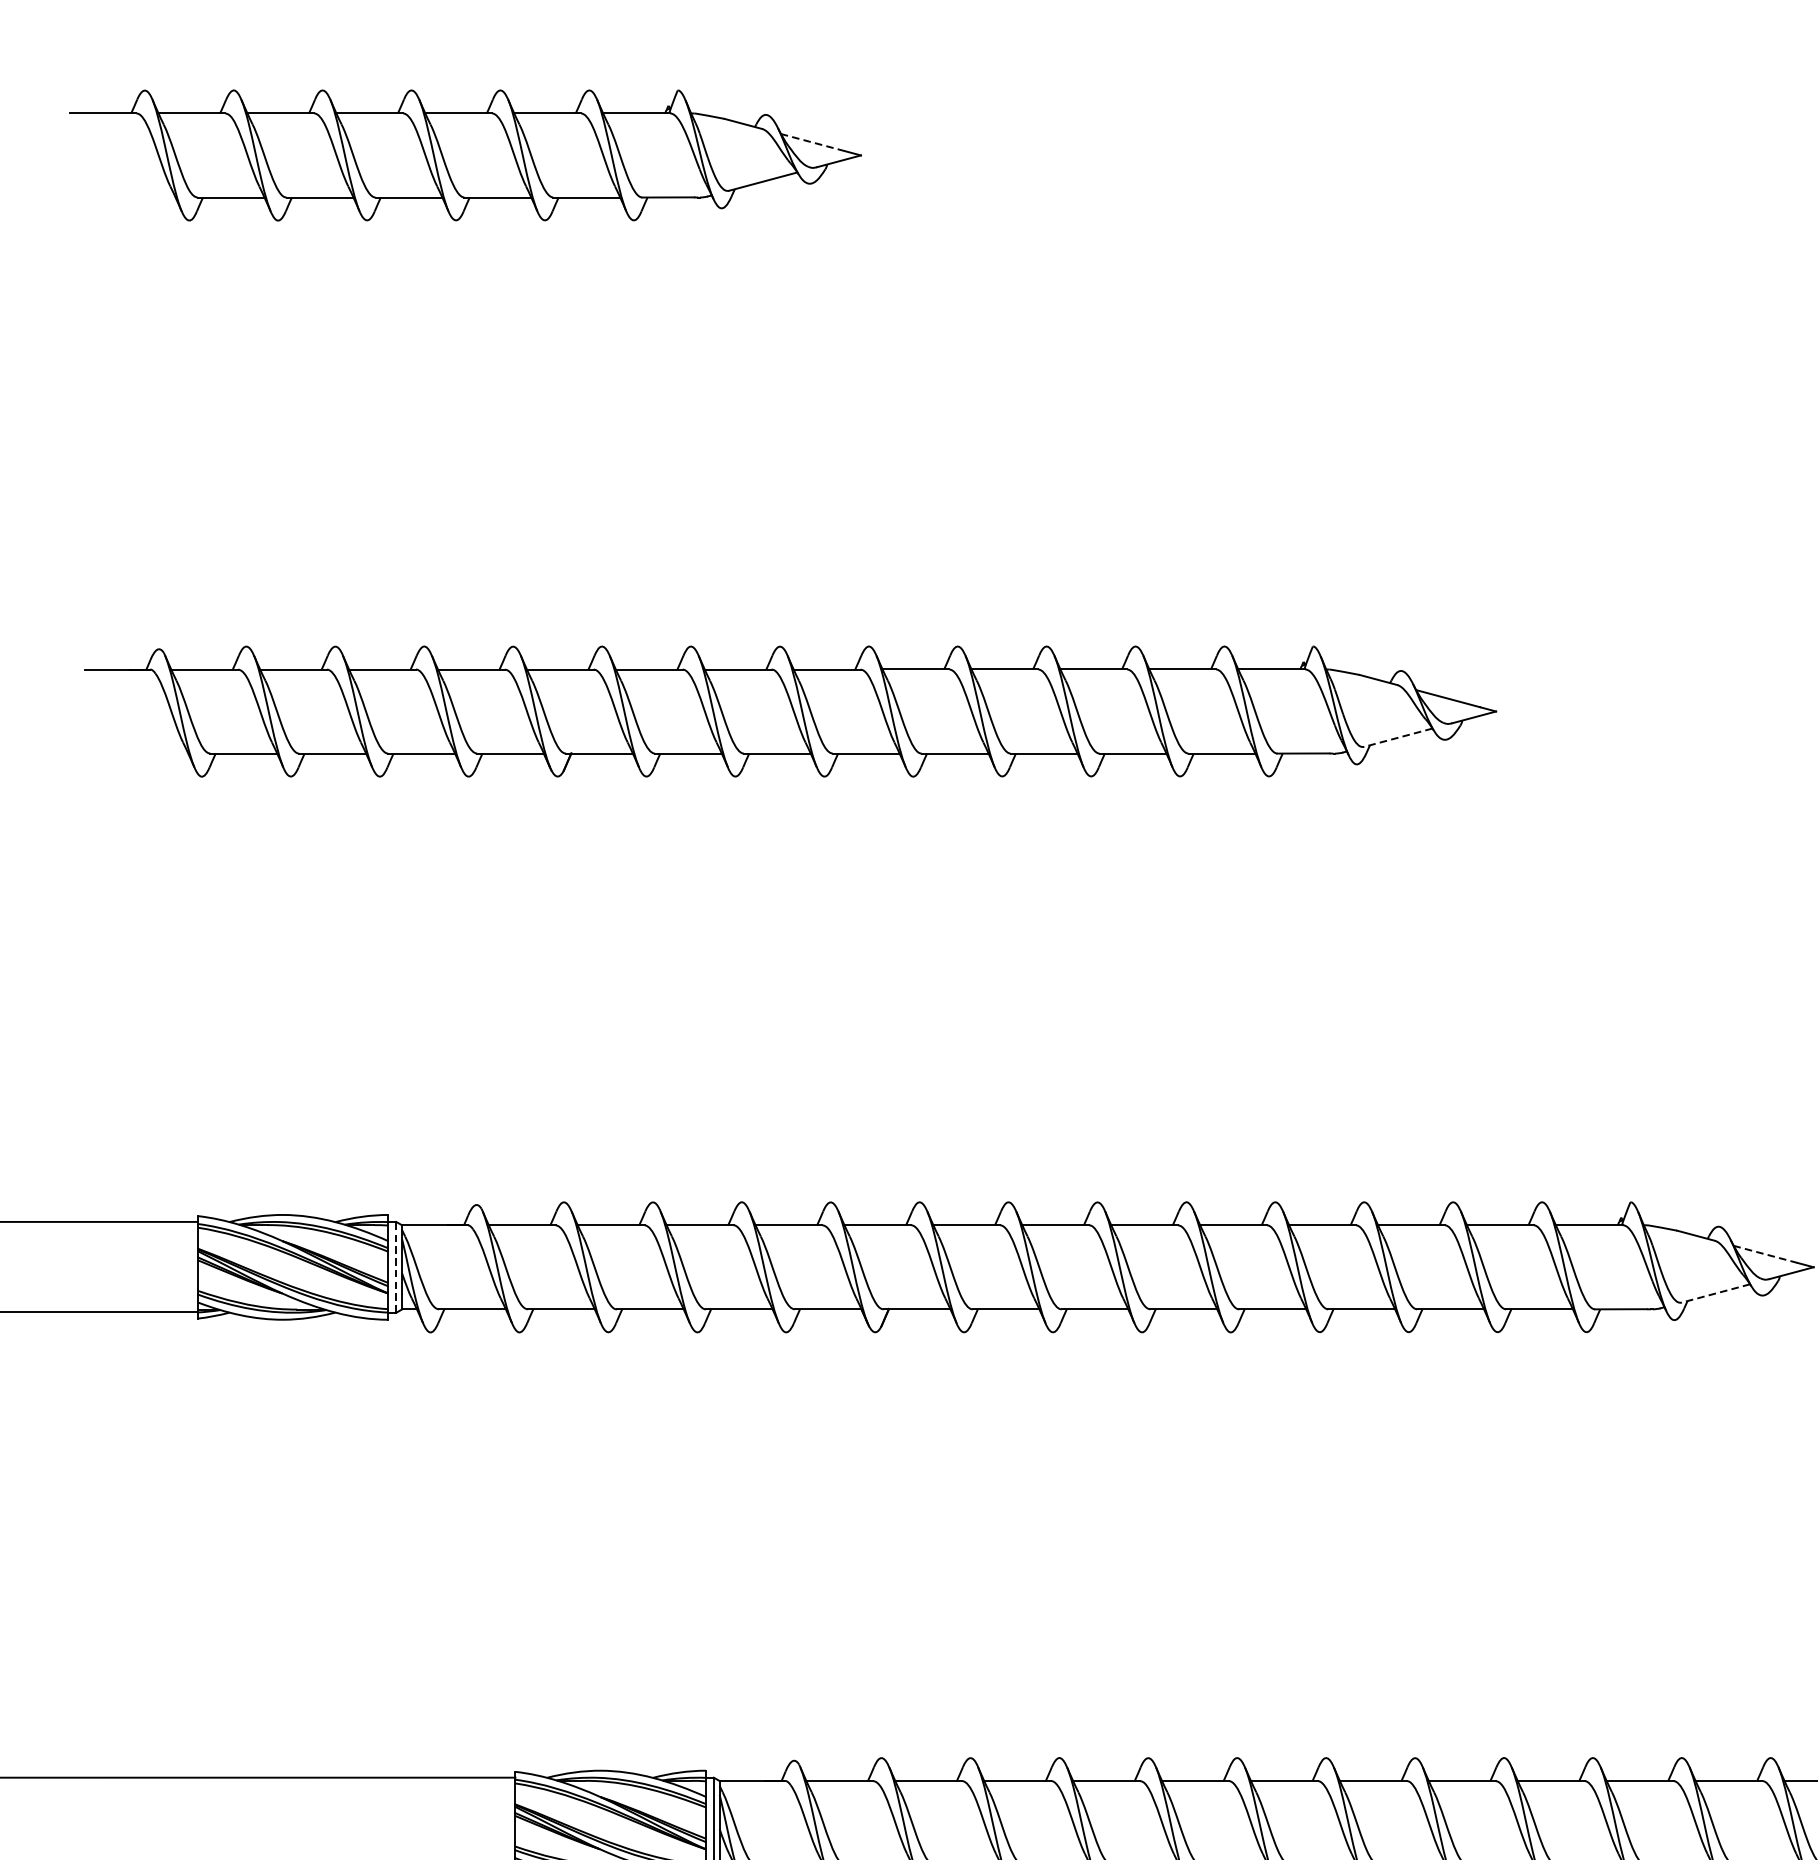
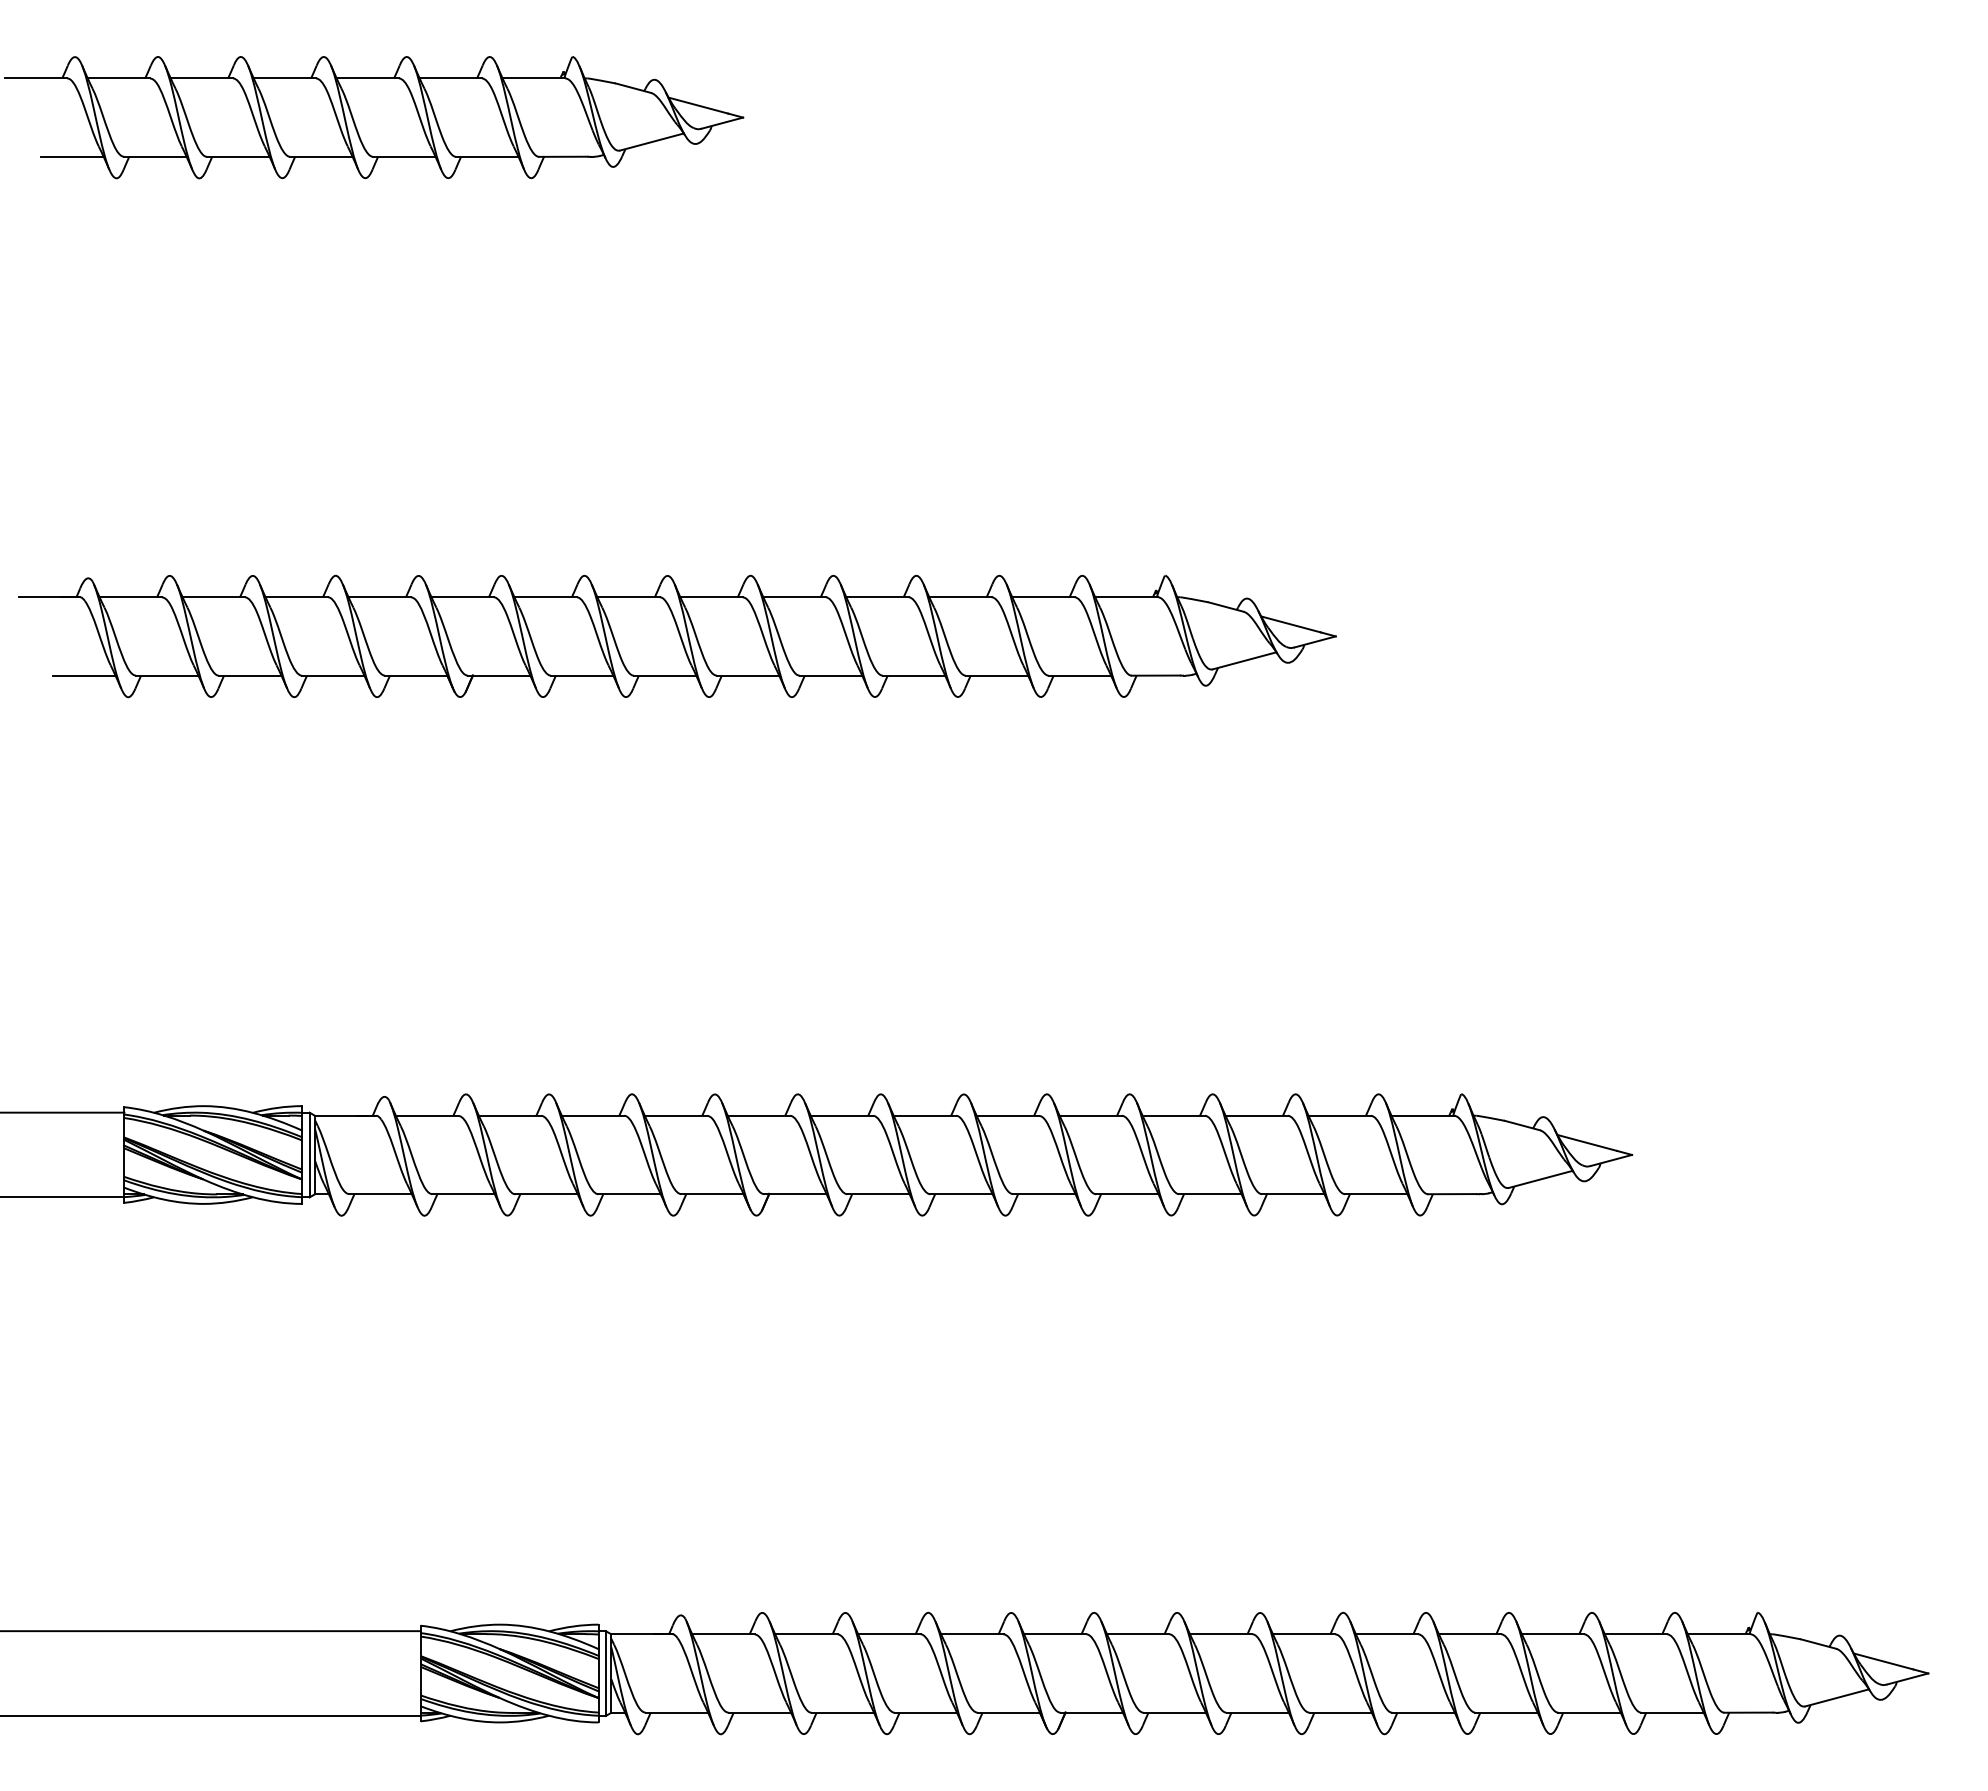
line: (813, 142) -> (698, 105), dashed -> solid
line: (142, 197) -> (72, 156), added
line: (1398, 737) -> (1244, 660), dashed -> solid
line: (155, 753) -> (84, 675), added
line: (1765, 1253) -> (1587, 1142), dashed -> solid
line: (396, 1266) -> (309, 1154), dashed -> solid
line: (1715, 1293) -> (1540, 1179), dashed -> solid

